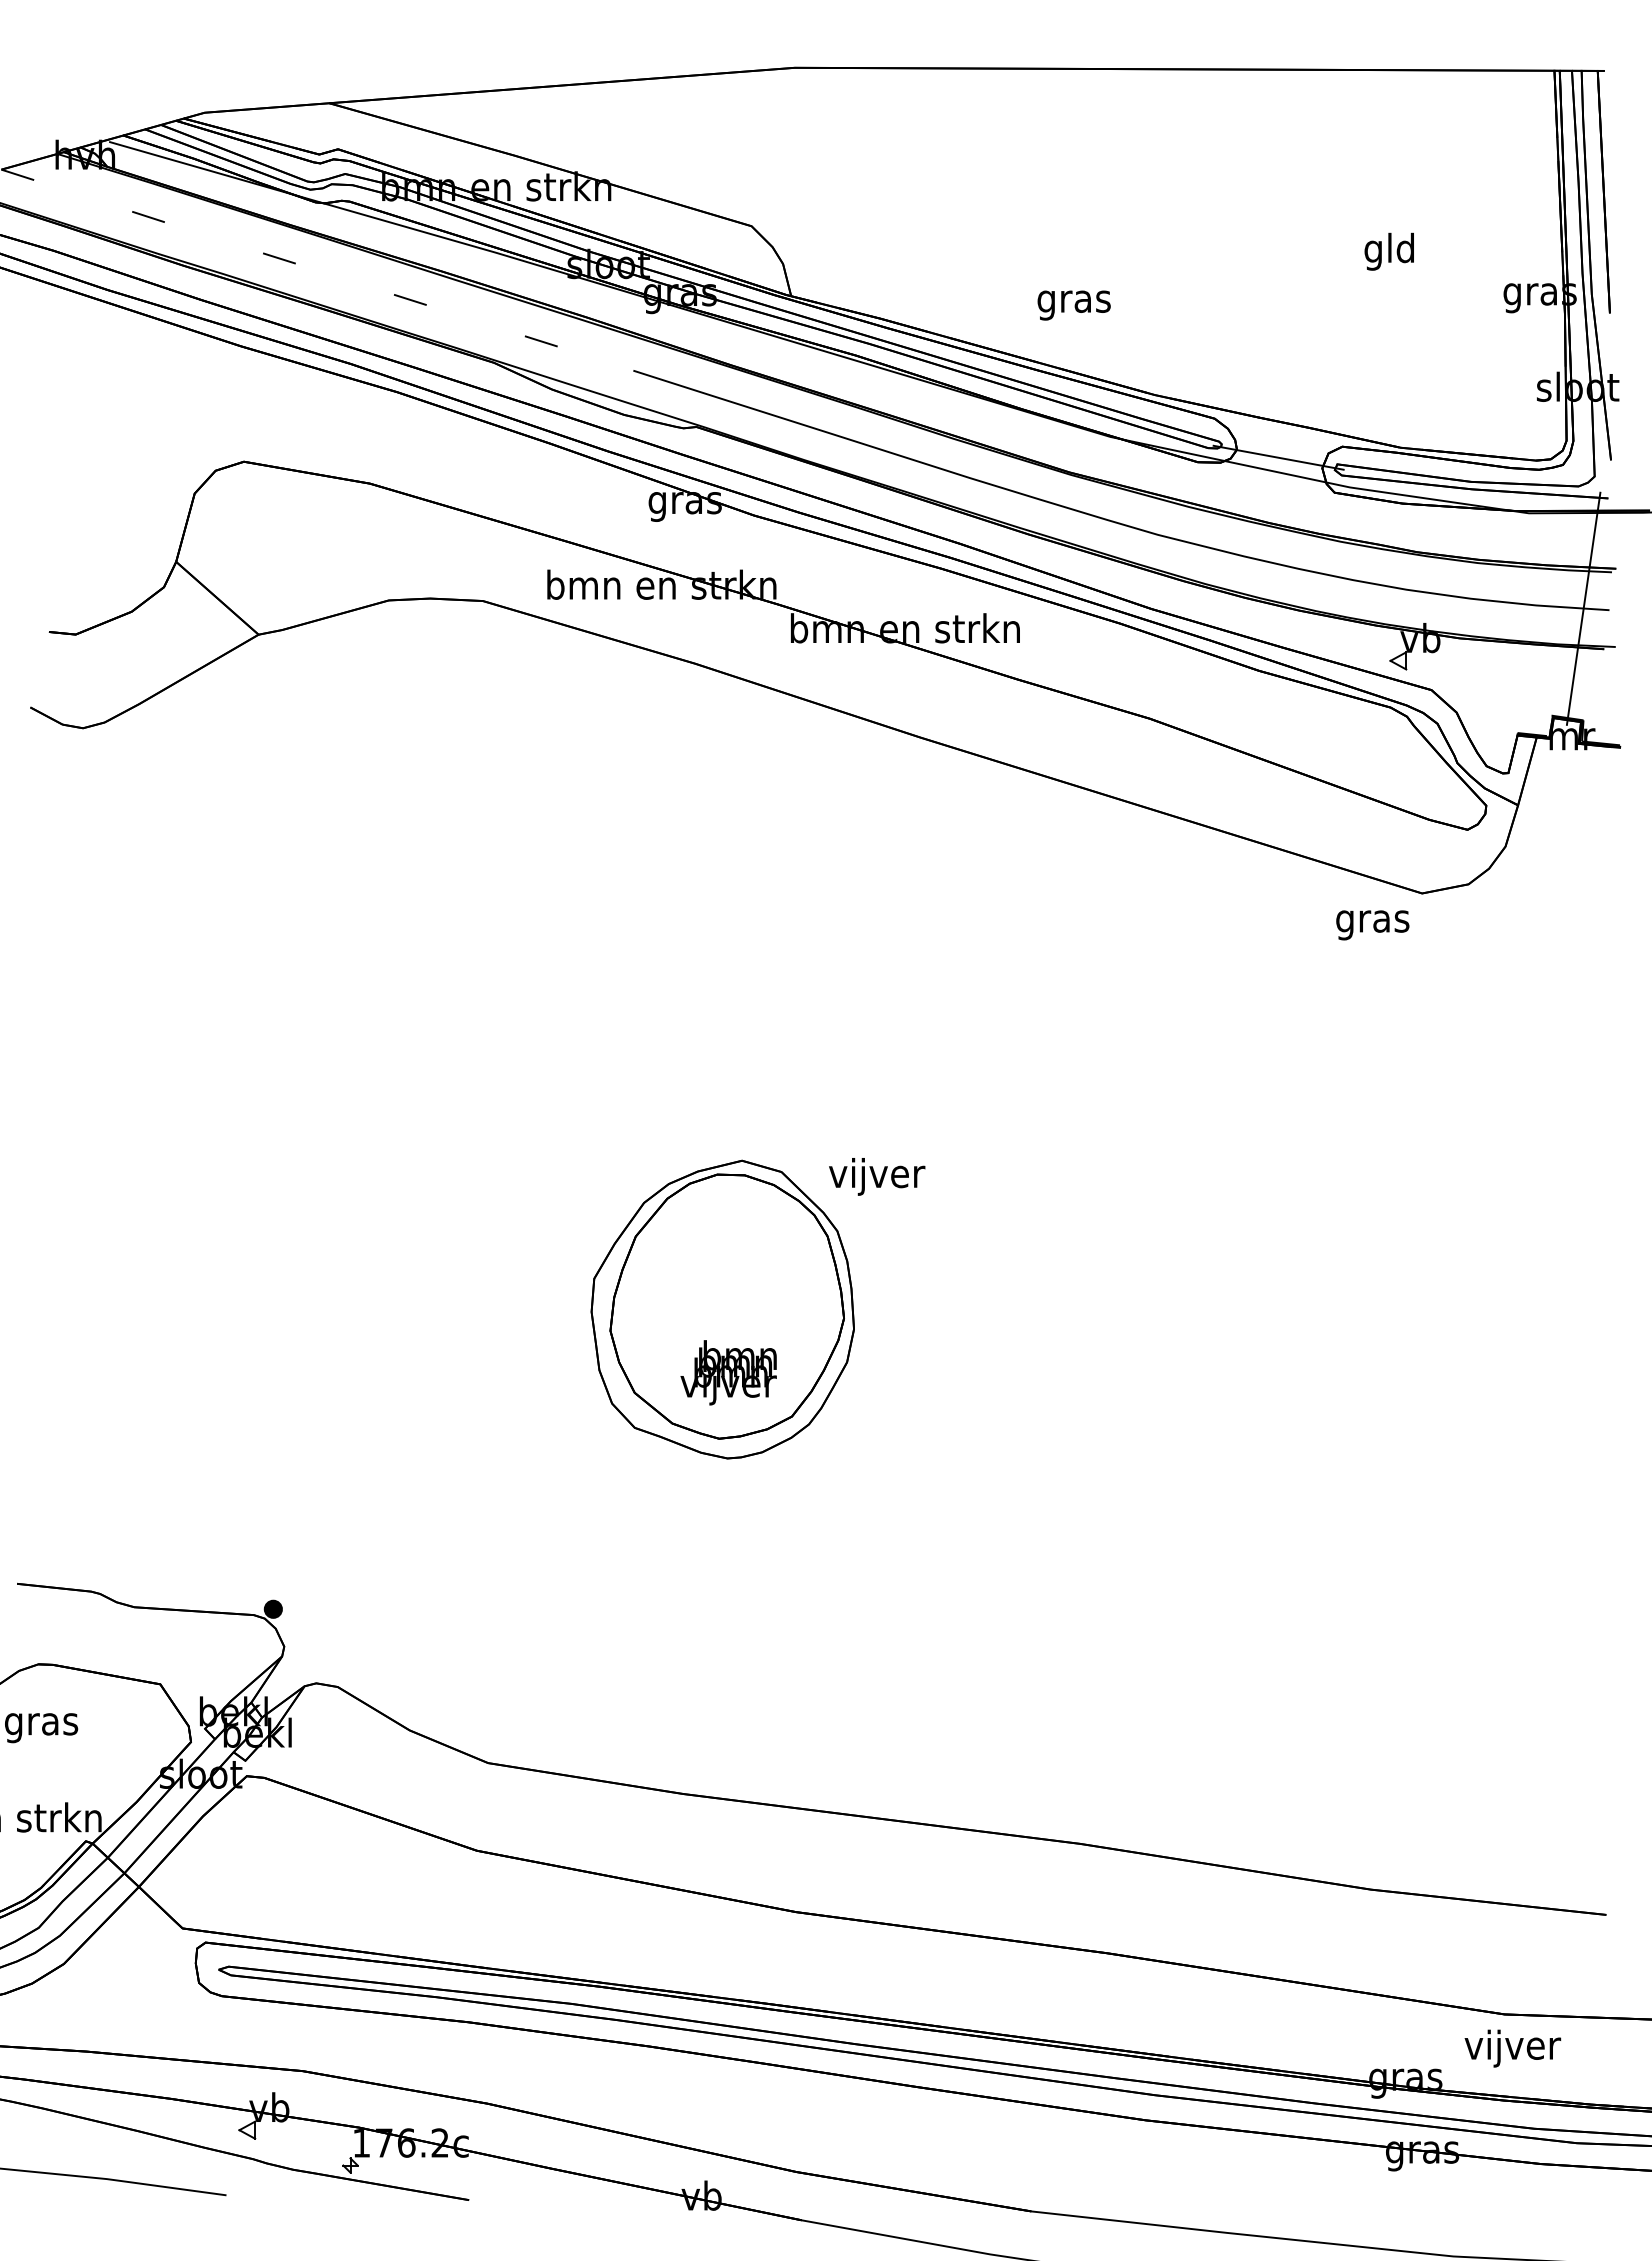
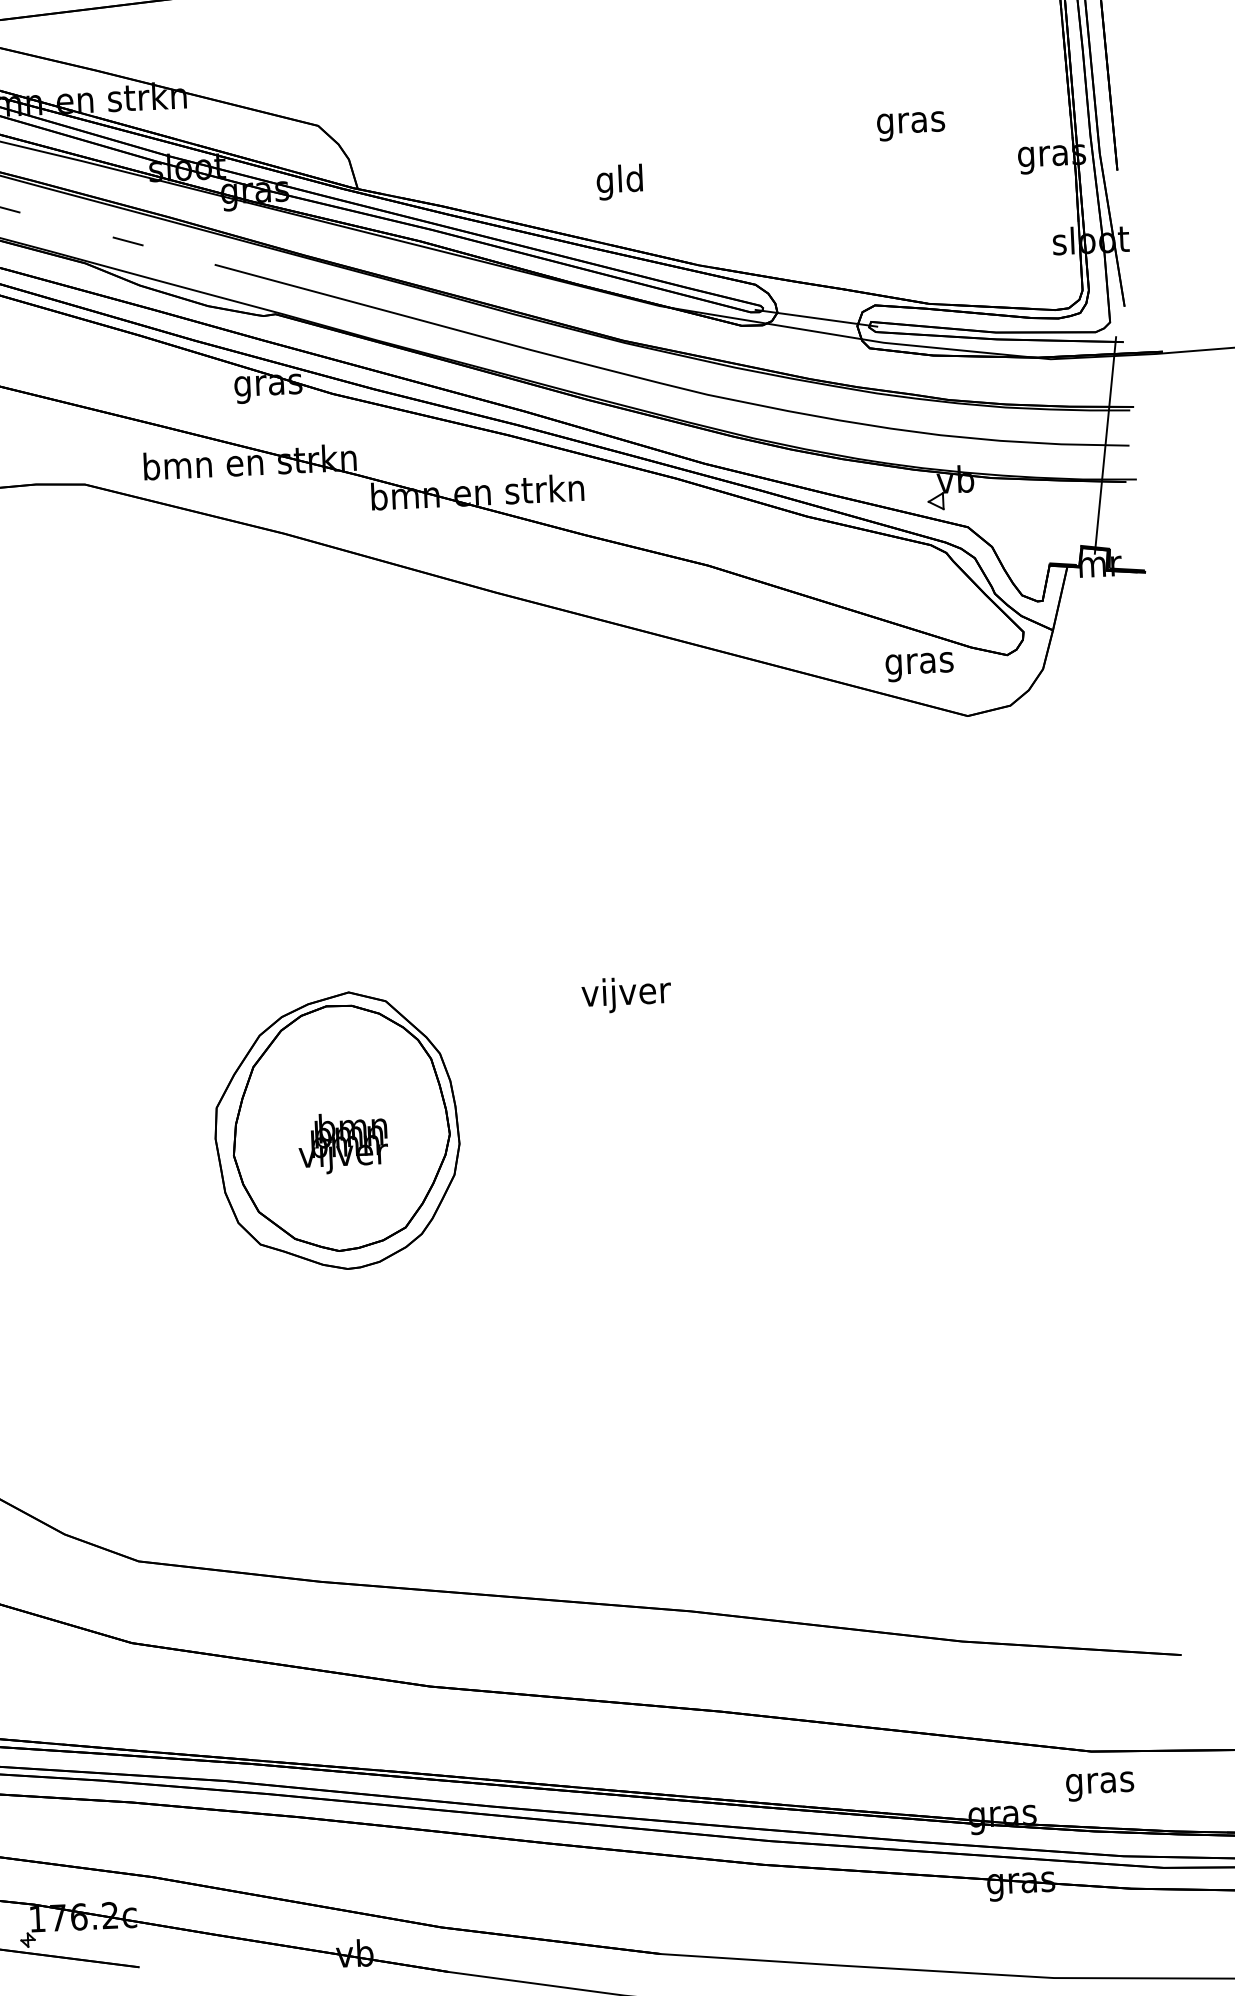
text: (1389, 251) -> (910, 122), gld -> gras
text: (1073, 301) -> (619, 182), gras -> gld
text: (1372, 925) -> (919, 667), moved
text: (877, 1176) -> (626, 994), moved
text: (728, 1372) -> (342, 1142), moved
text: (1512, 2048) -> (1100, 1782), vijver -> gras

